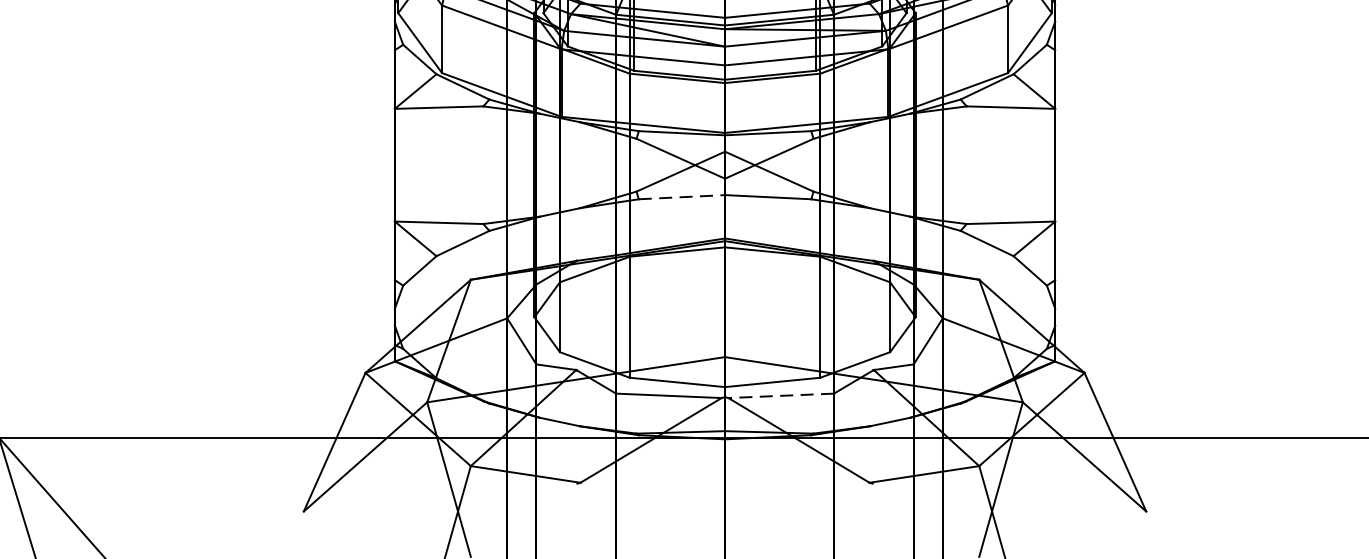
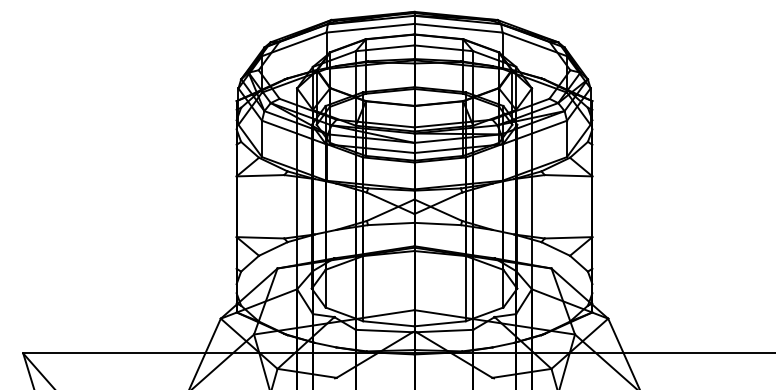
line: (682, 196) -> (391, 223), dashed -> solid
line: (780, 396) -> (444, 331), dashed -> solid

